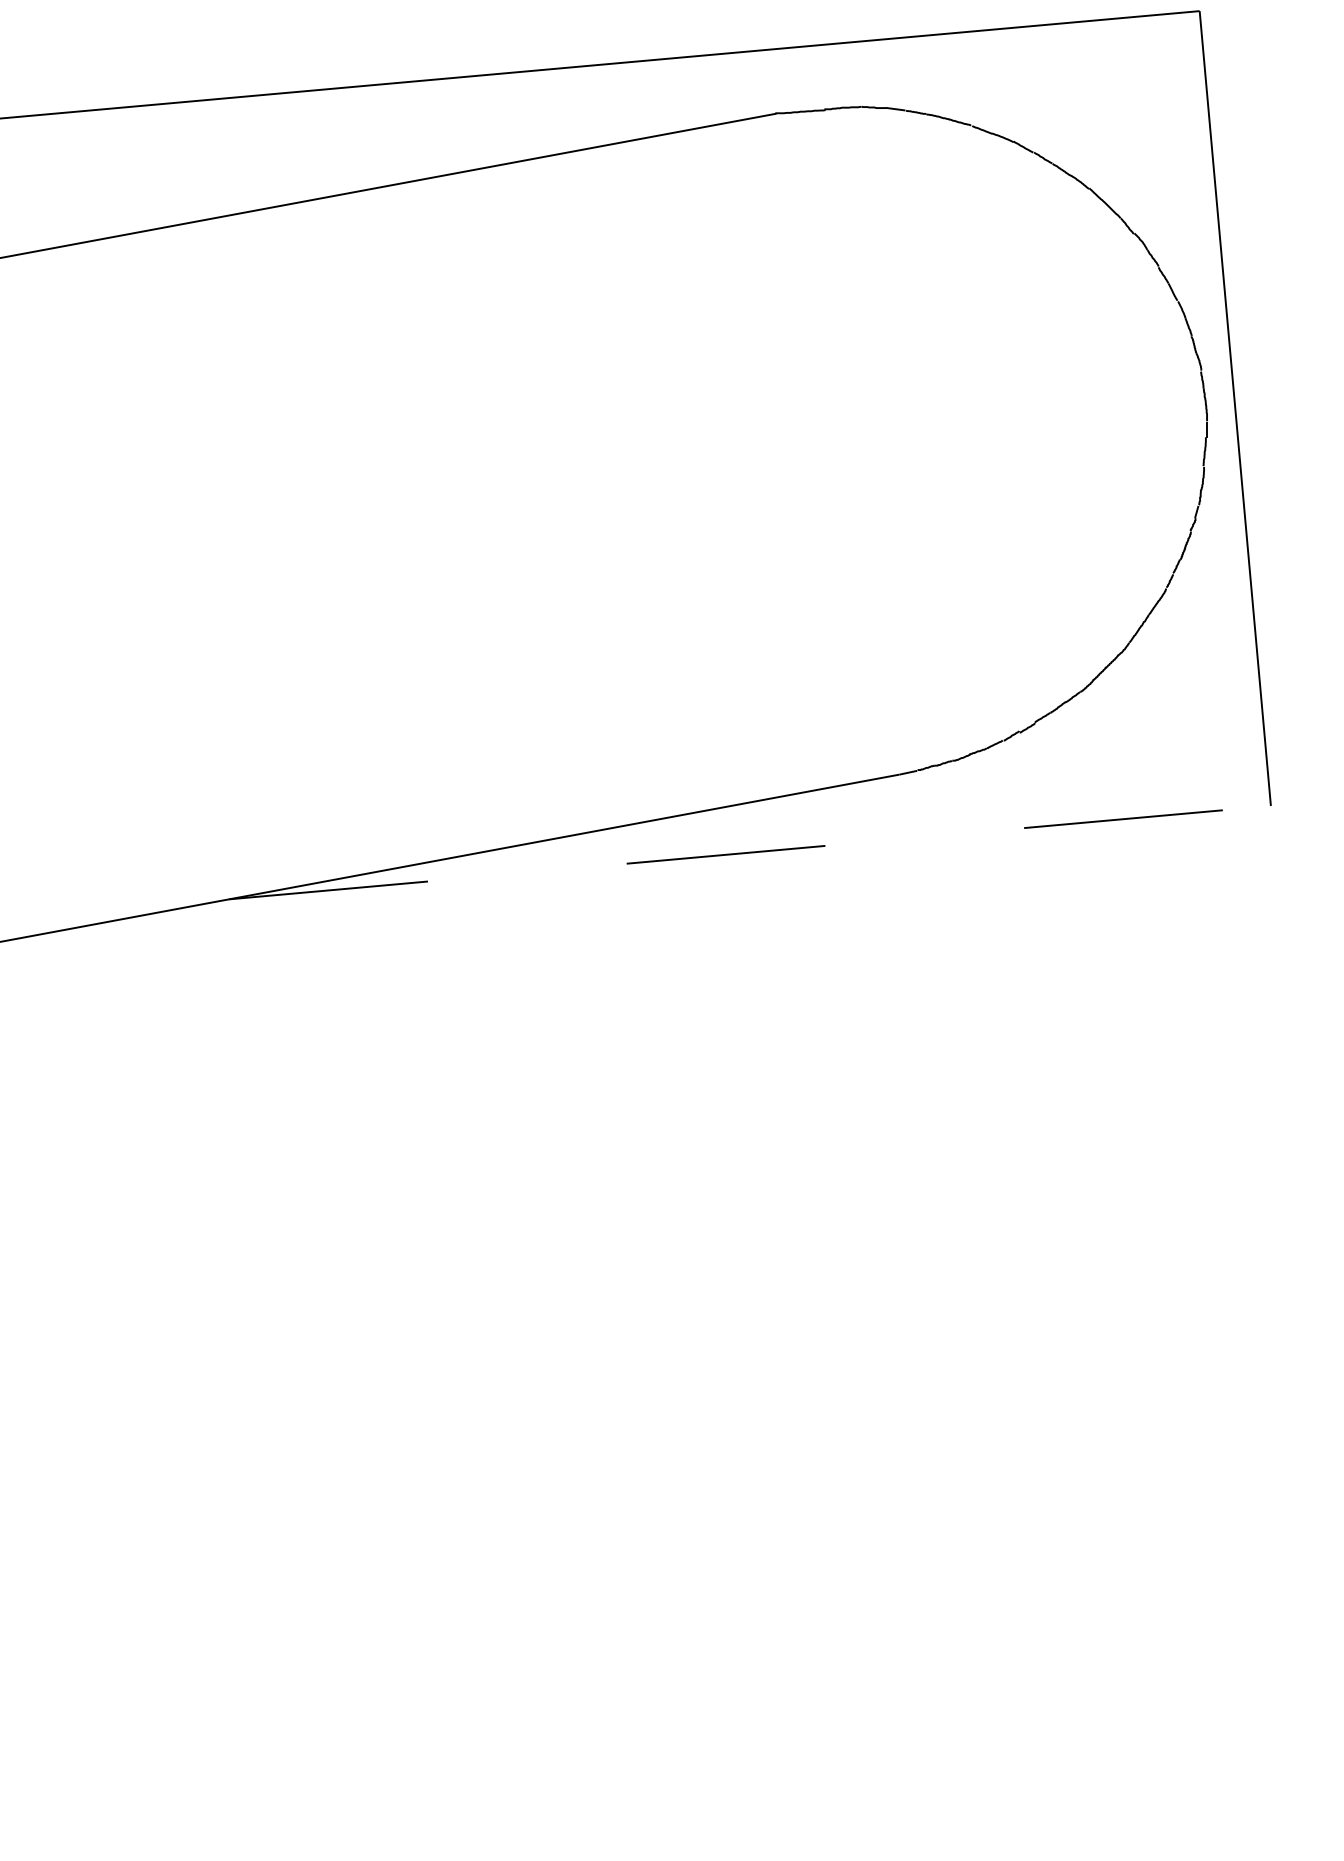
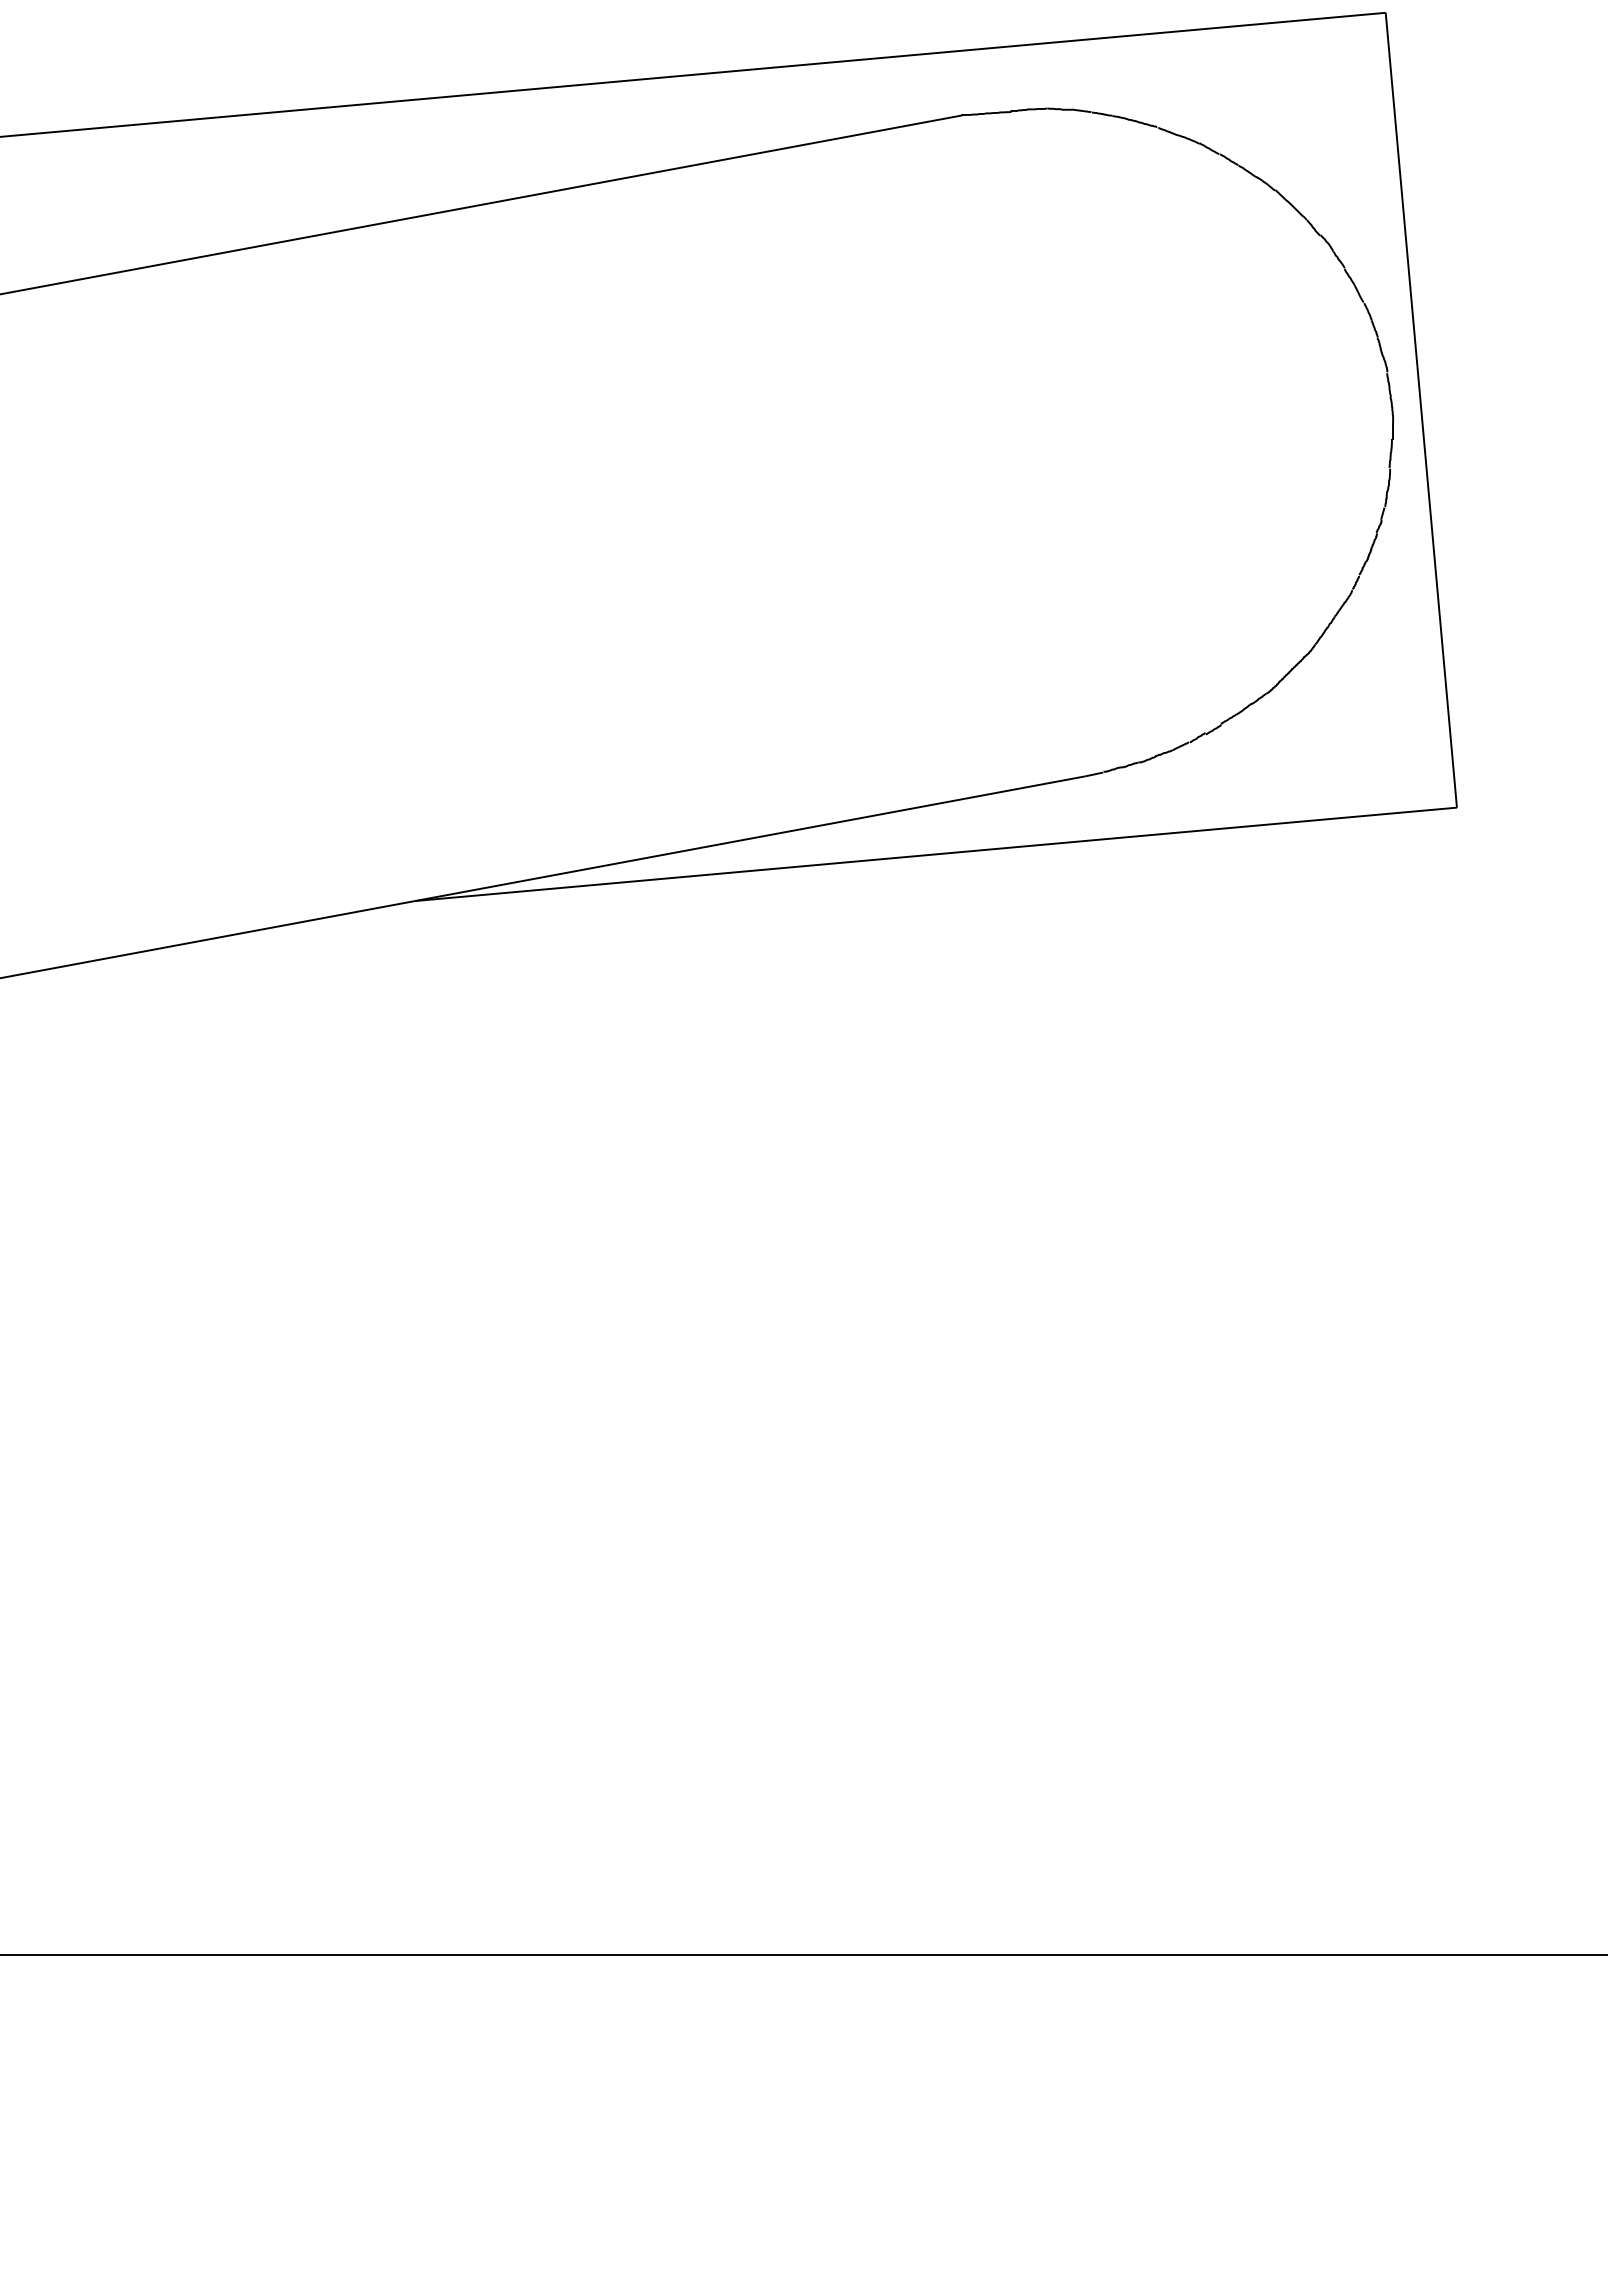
line: (750, 852) -> (936, 854), dashed -> solid

